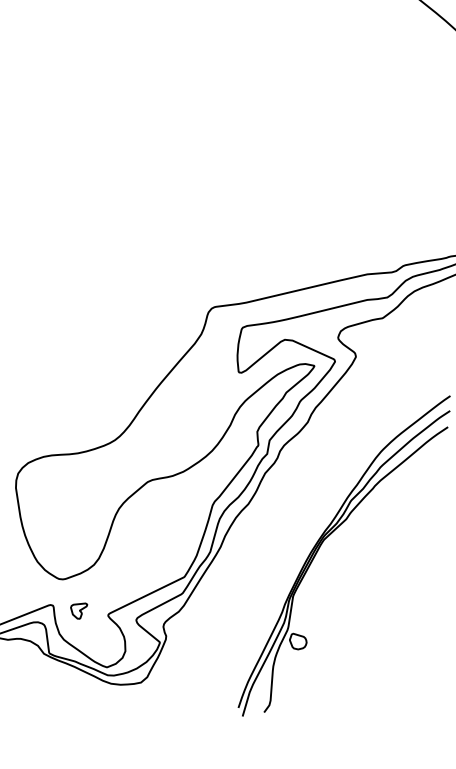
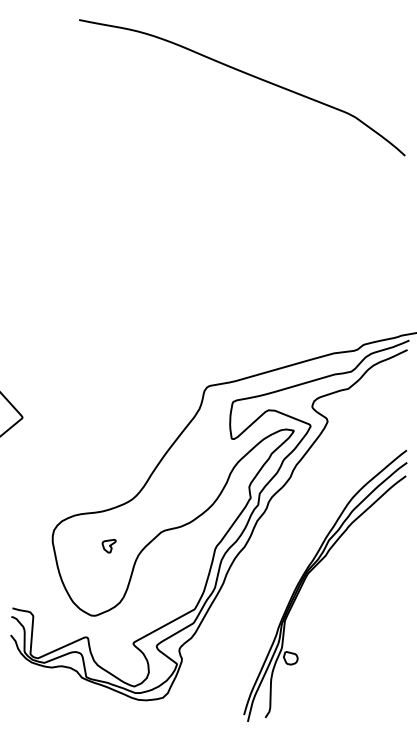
part: (78, 610) -> (108, 545), moved

